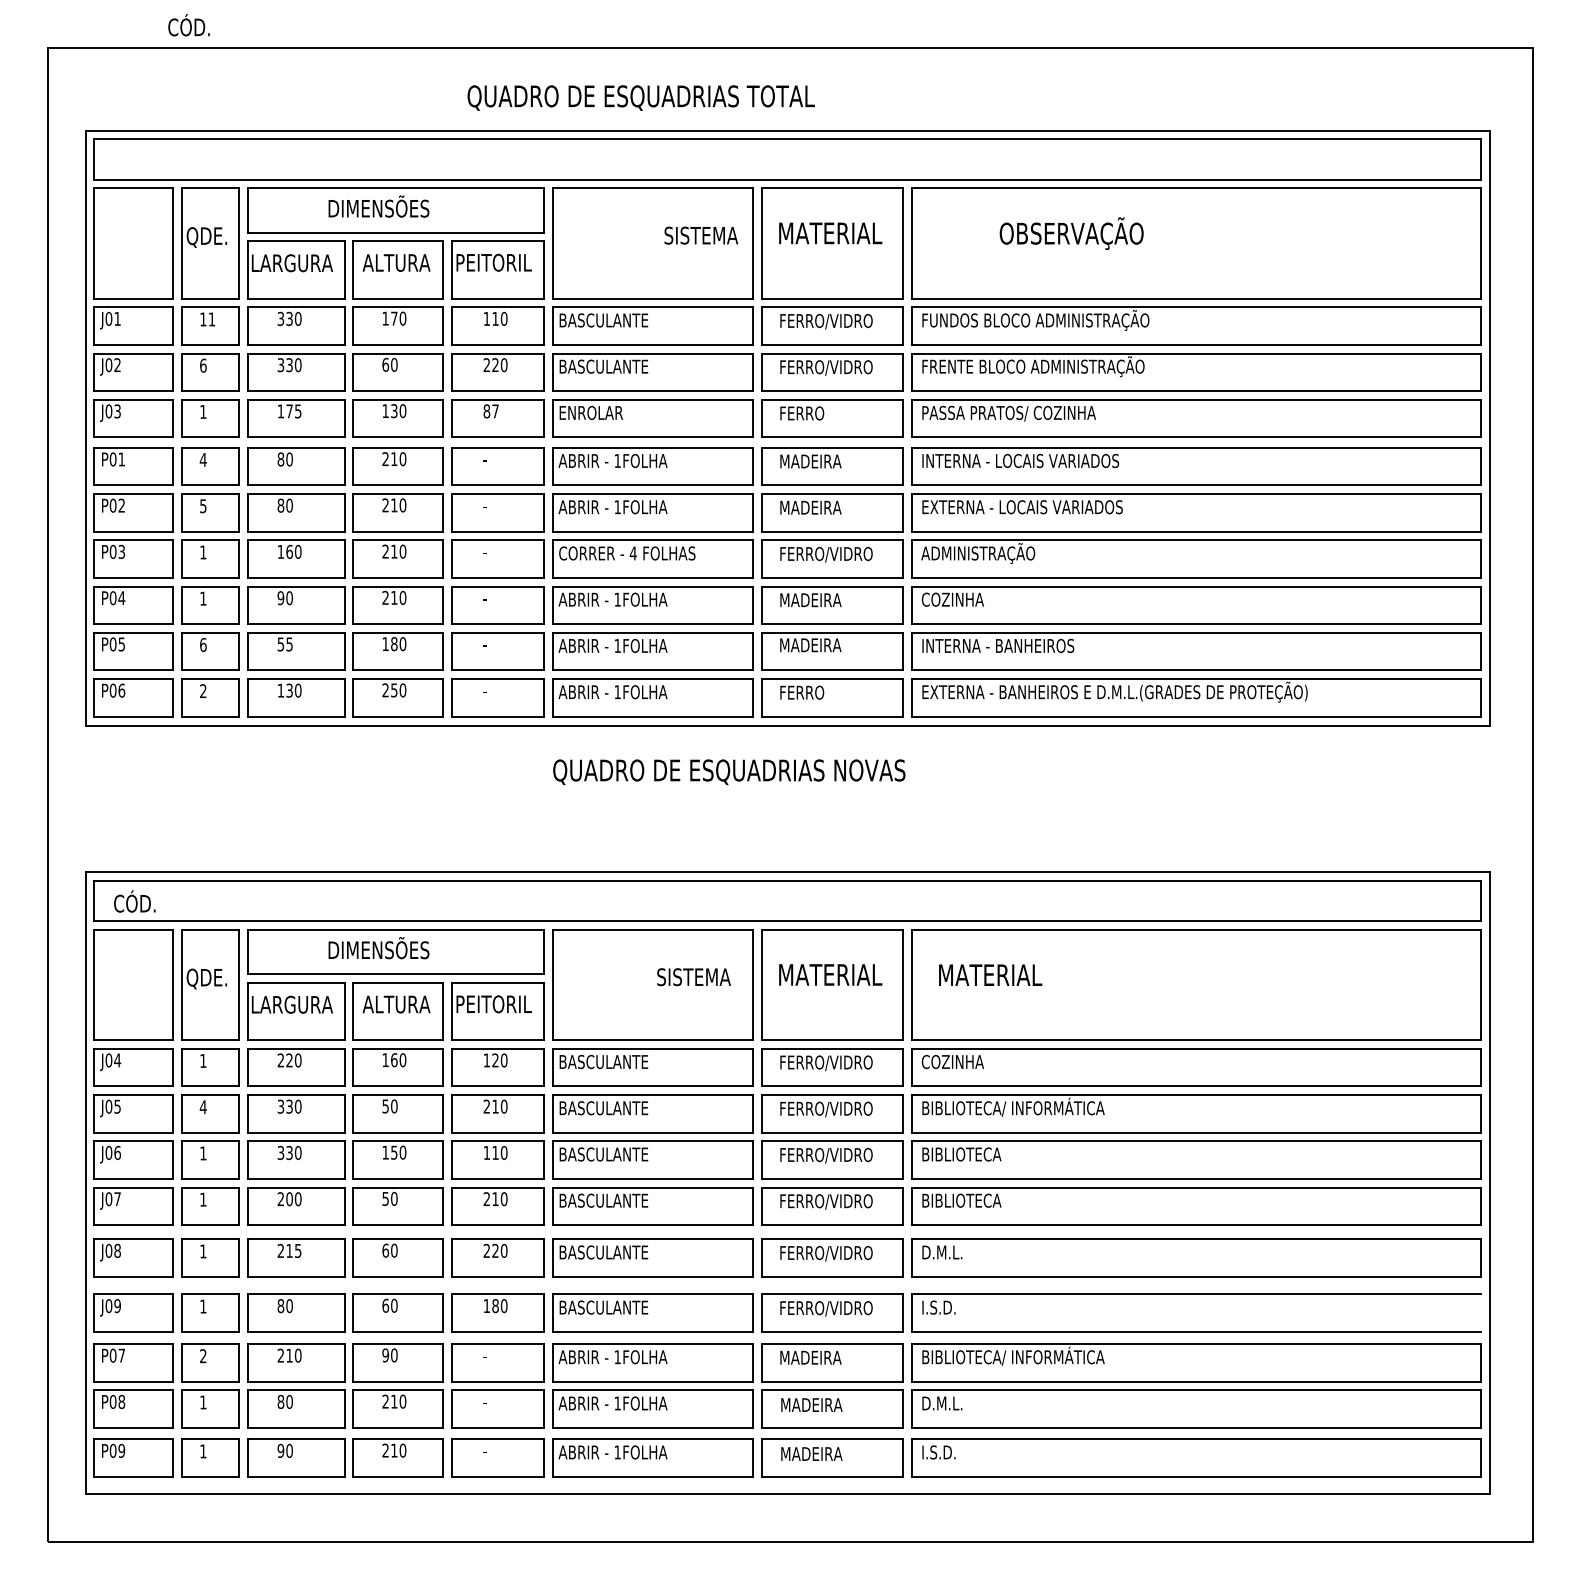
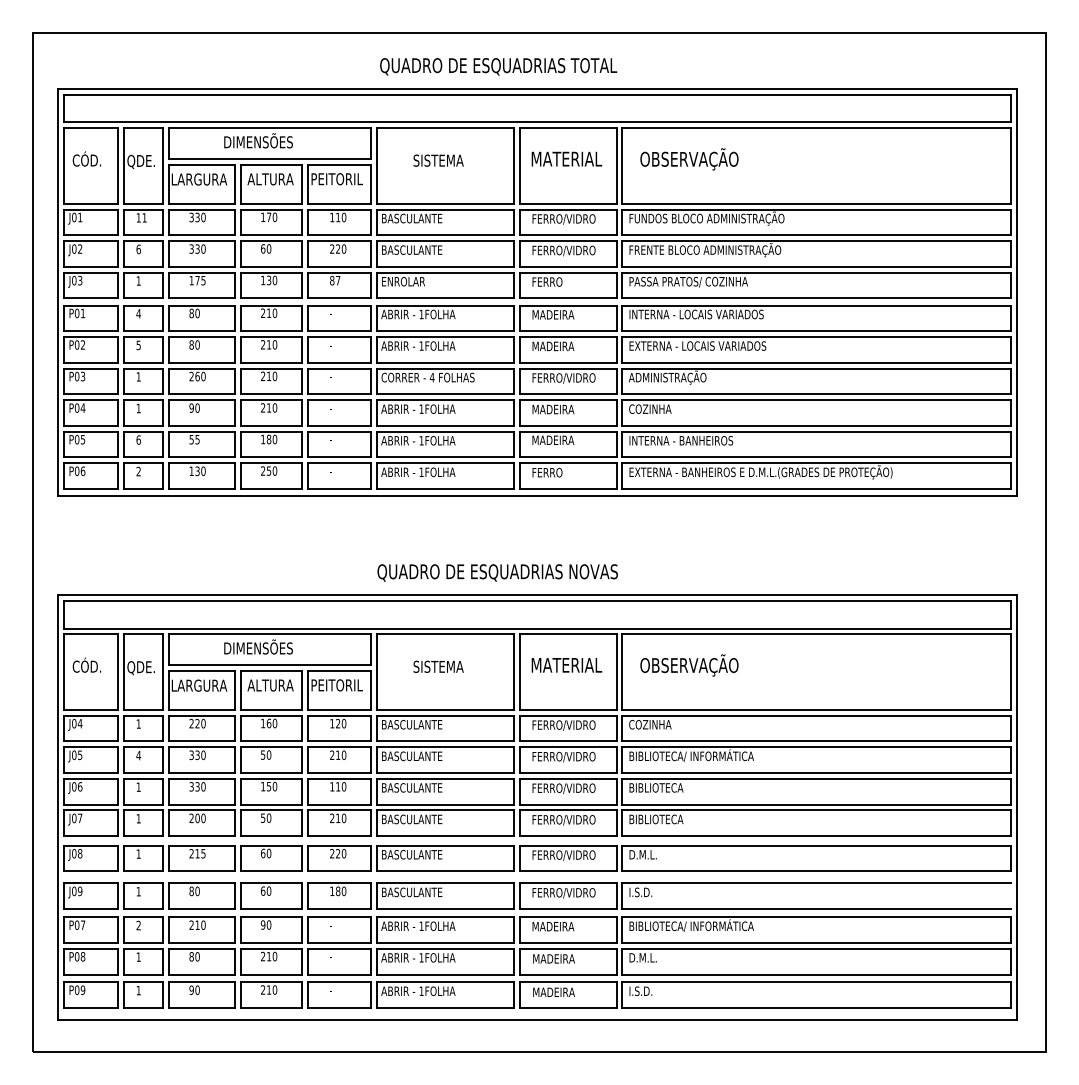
text: (188, 24) -> (86, 158), moved
text: (641, 97) -> (498, 66), moved
text: (1071, 233) -> (689, 159), moved
text: (701, 235) -> (438, 160), moved
text: (280, 551) -> (191, 376), 160 -> 260
text: (728, 771) -> (497, 572), moved
text: (134, 900) -> (86, 664), moved
text: (1010, 975) -> (689, 665), MATERIAL -> OBSERVAÇÃO
text: (693, 976) -> (438, 666), moved

